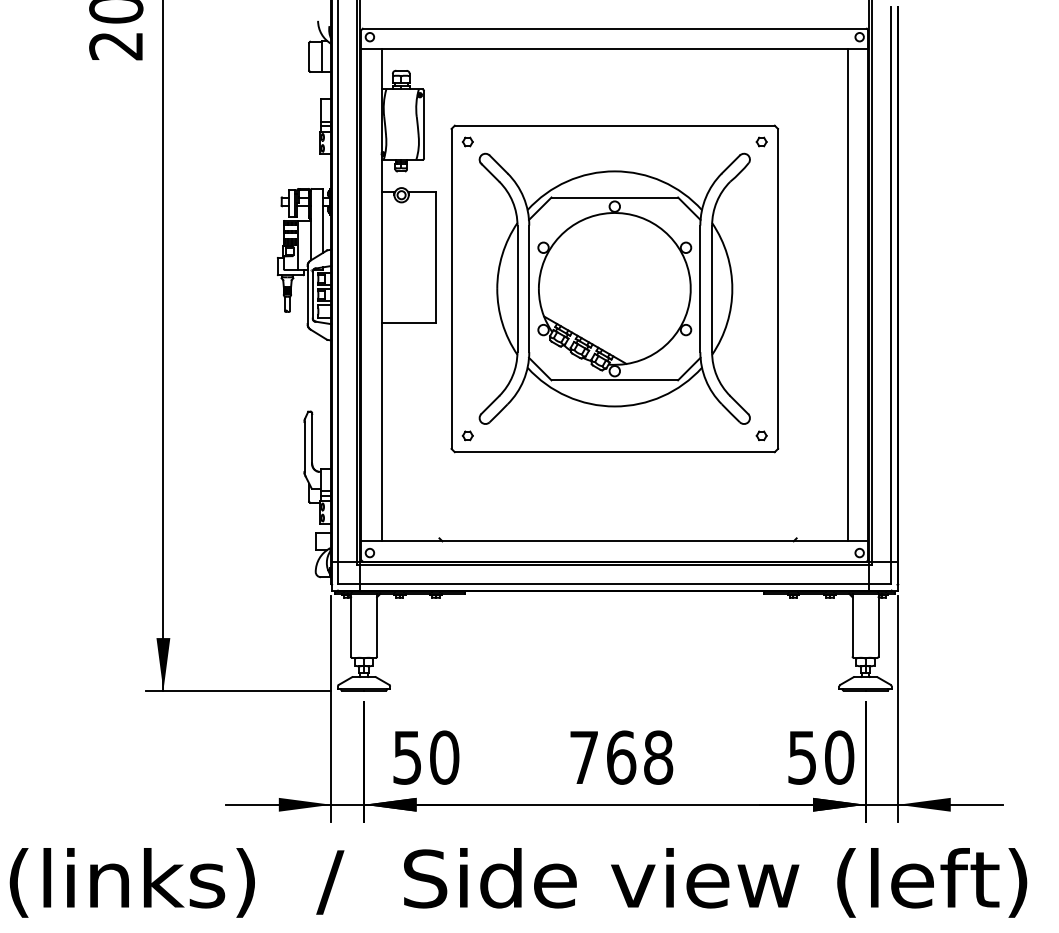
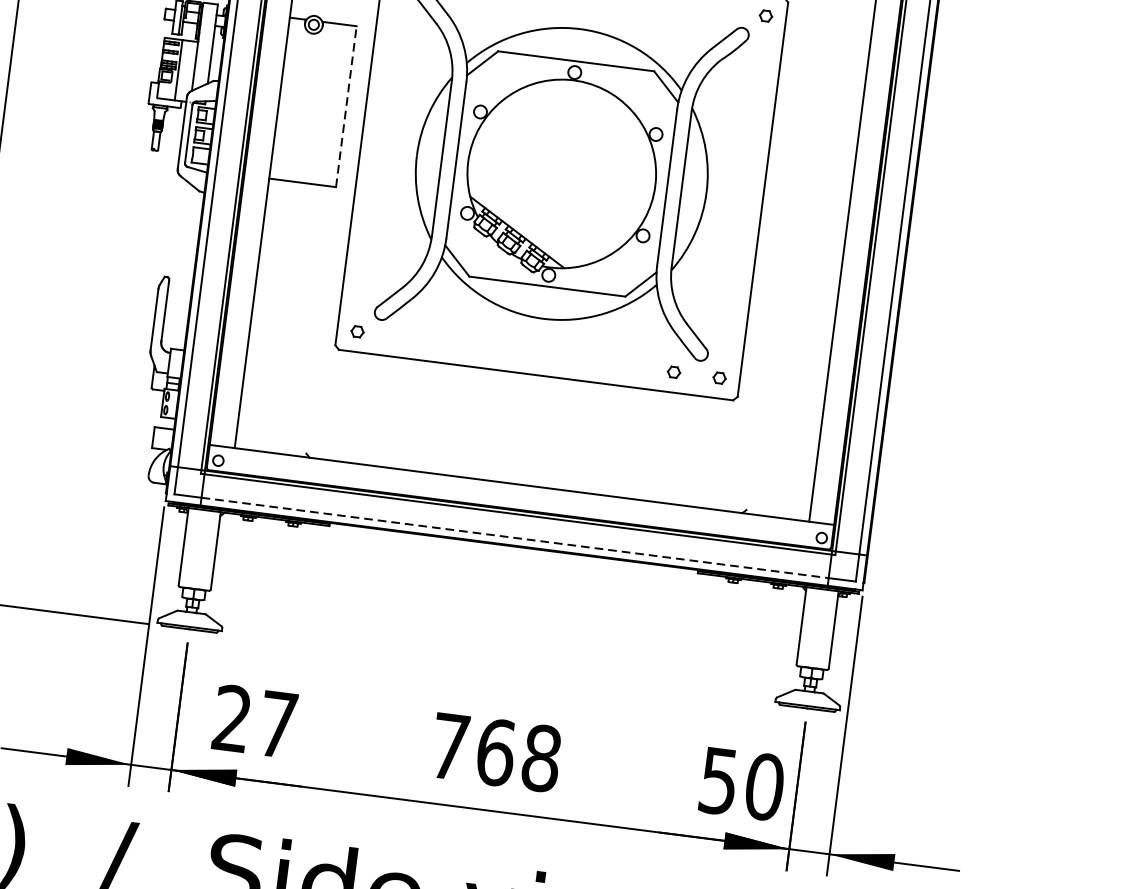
line: (435, 256) -> (345, 105), solid -> dashed
part: (724, 435) -> (673, 371), added
line: (614, 584) -> (514, 538), solid -> dashed
text: (426, 757) -> (255, 721), 50 -> 27

